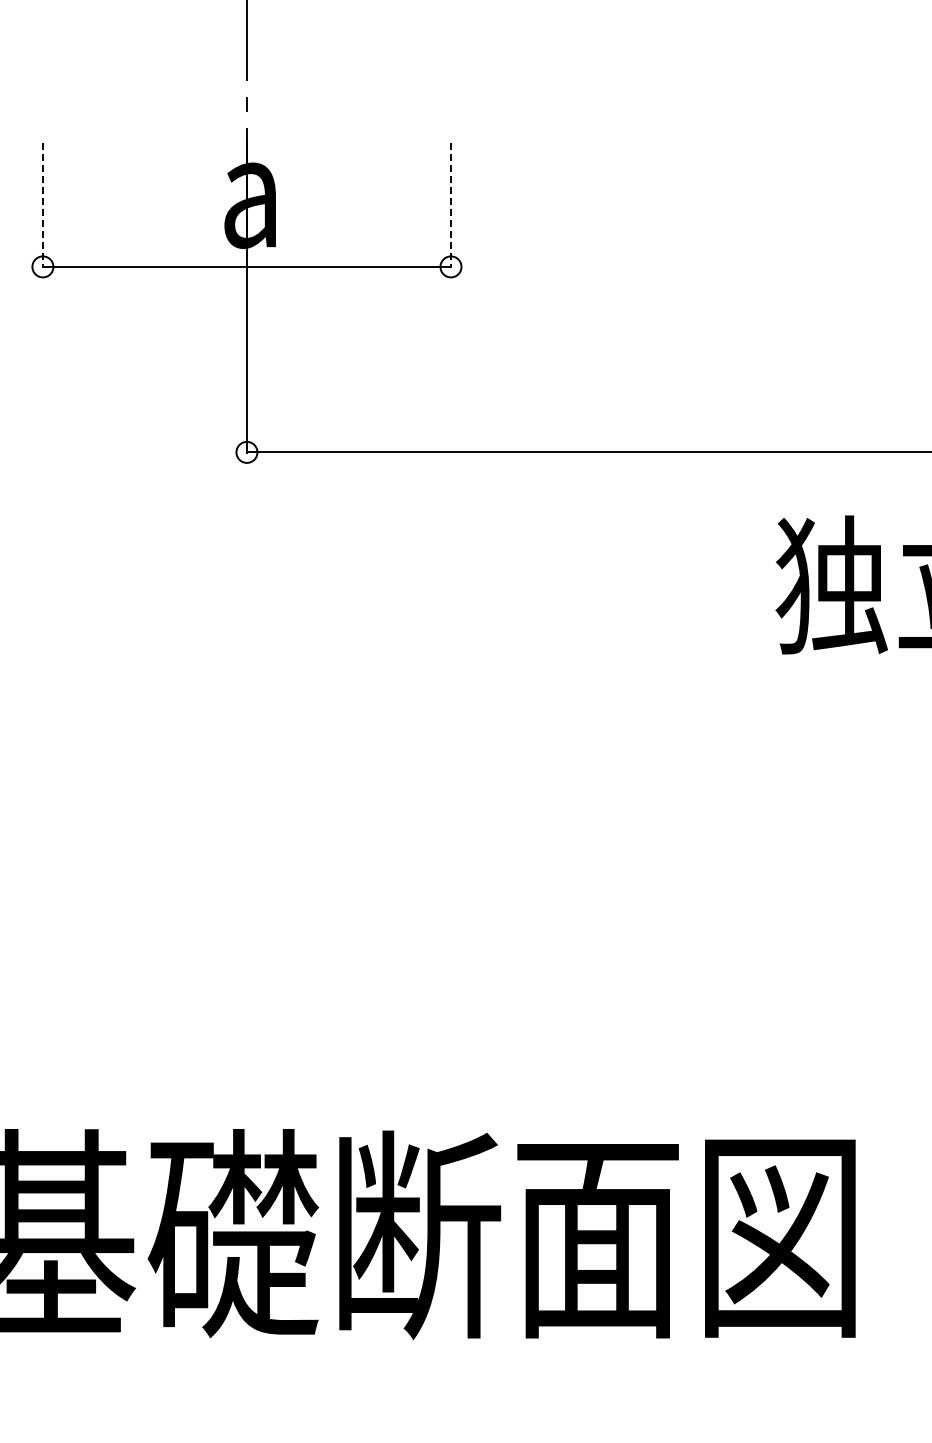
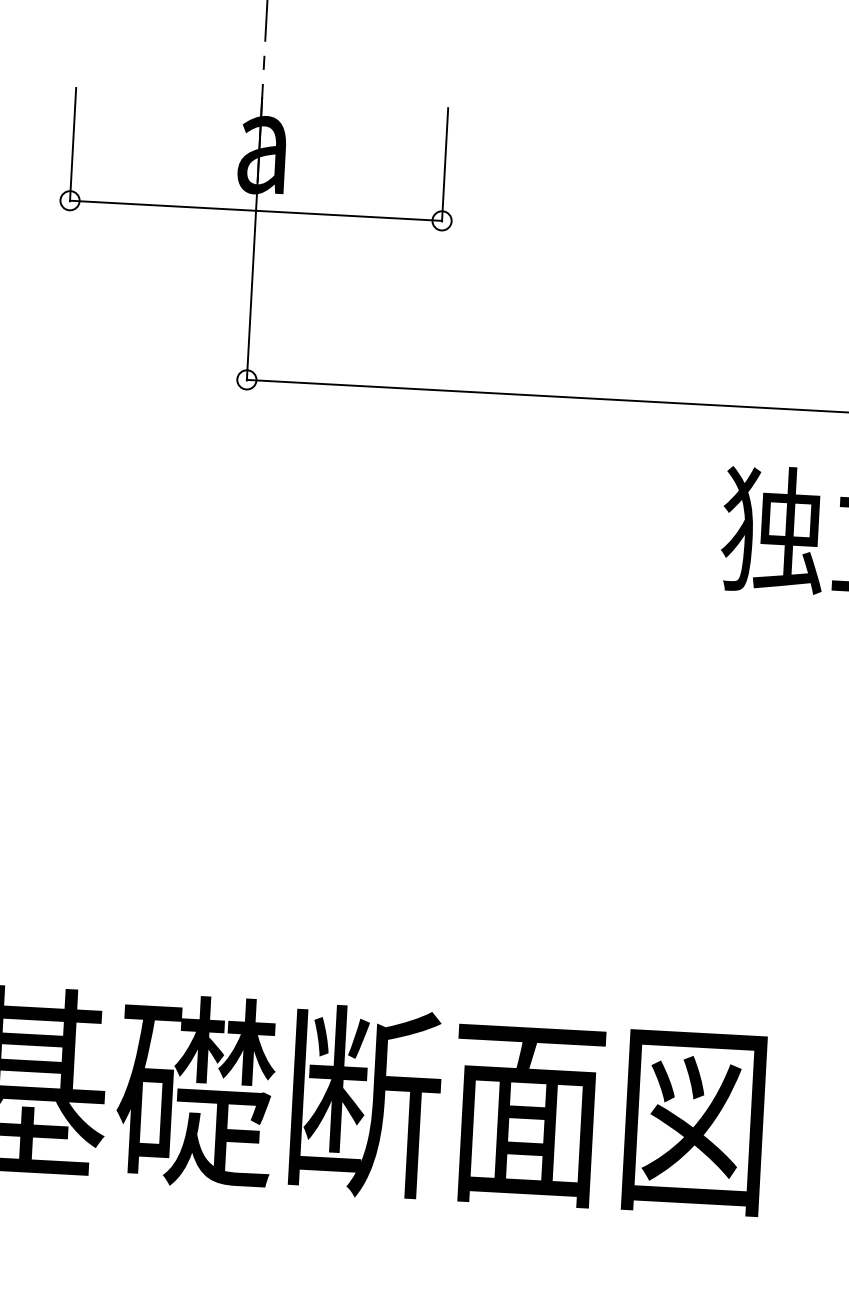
line: (42, 205) -> (72, 144), dashed -> solid
line: (450, 205) -> (444, 164), dashed -> solid

